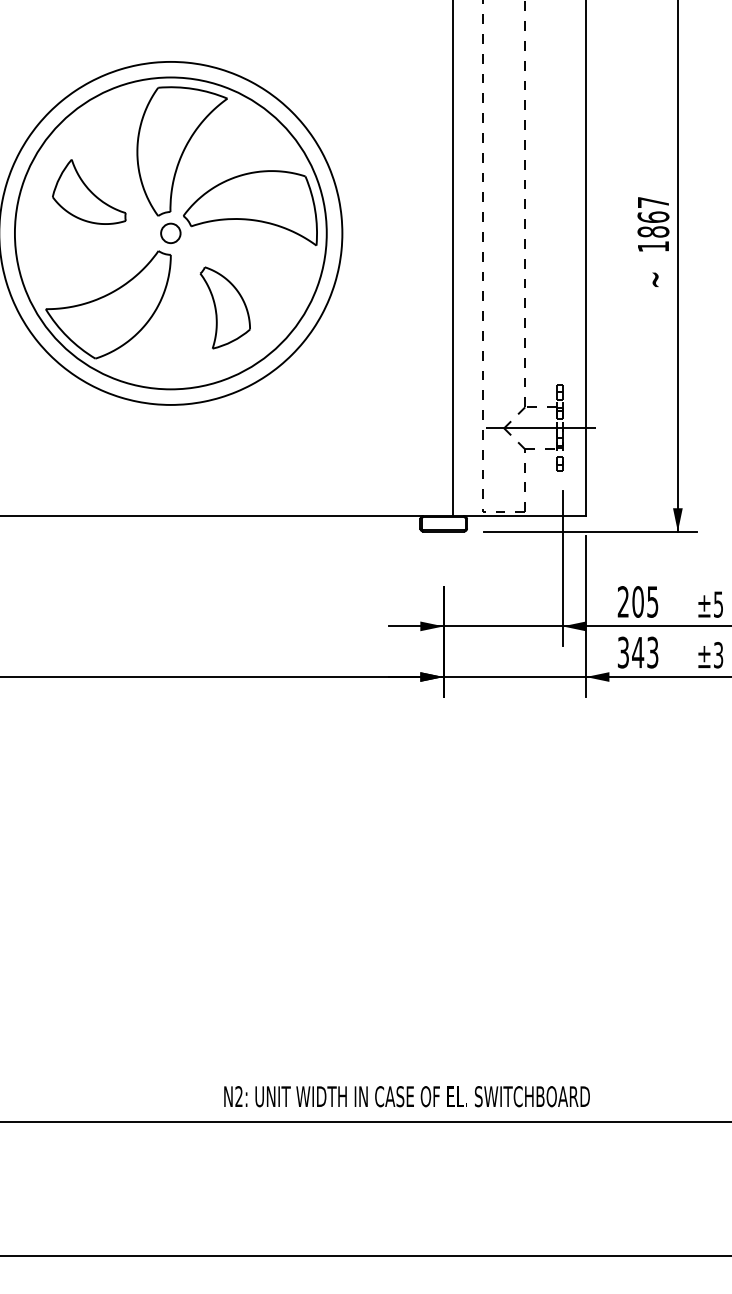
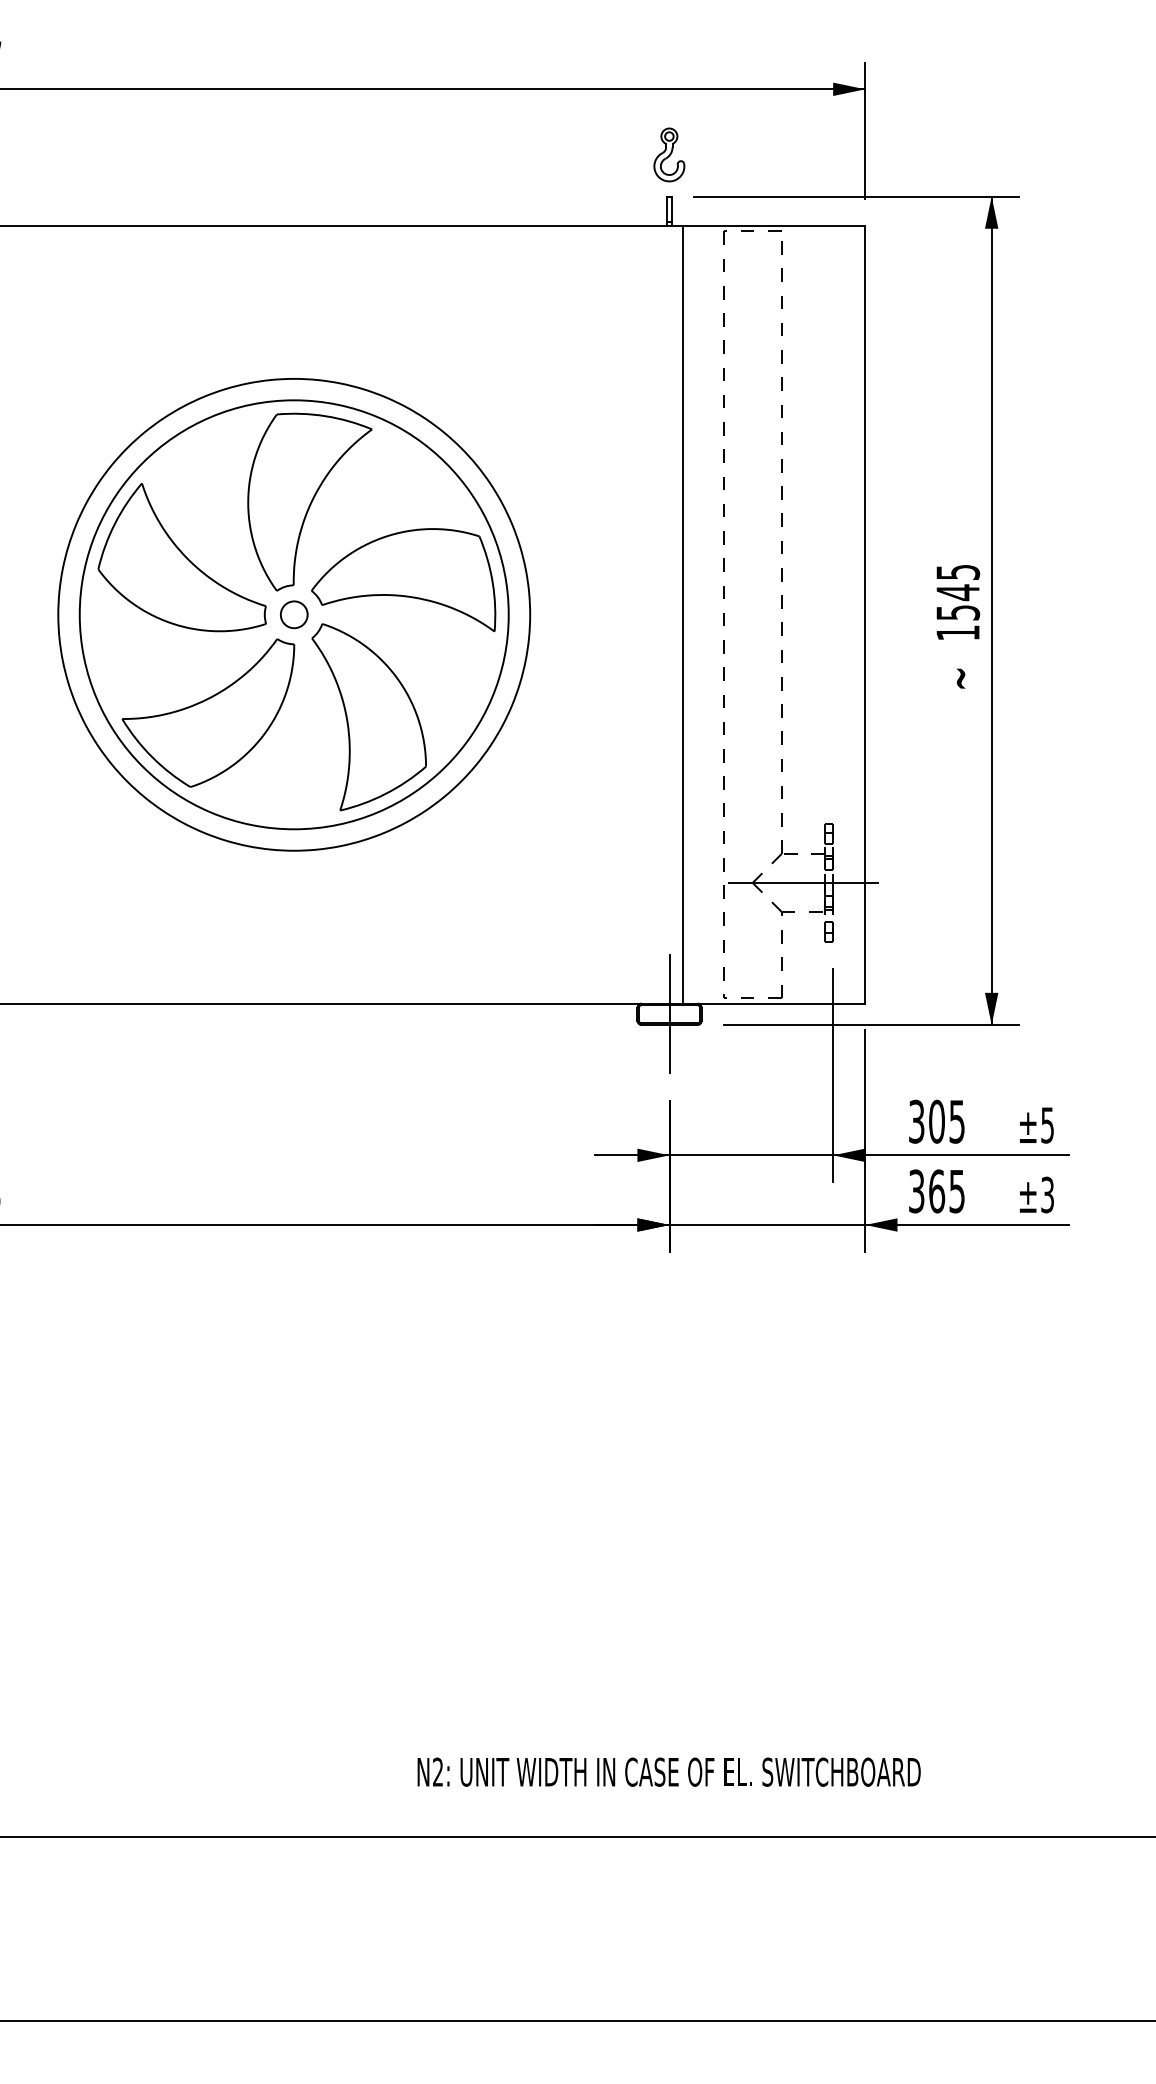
part: (88, 191) -> (181, 557), size x1.67
text: (653, 217) -> (958, 592), 1867 -> 1545
part: (224, 308) -> (368, 717), size x1.67
line: (443, 523) -> (669, 1014), added
text: (623, 601) -> (916, 1121), 205 -> 305
text: (645, 652) -> (946, 1191), 343 -> 365
text: (406, 1096) -> (668, 1771), moved

